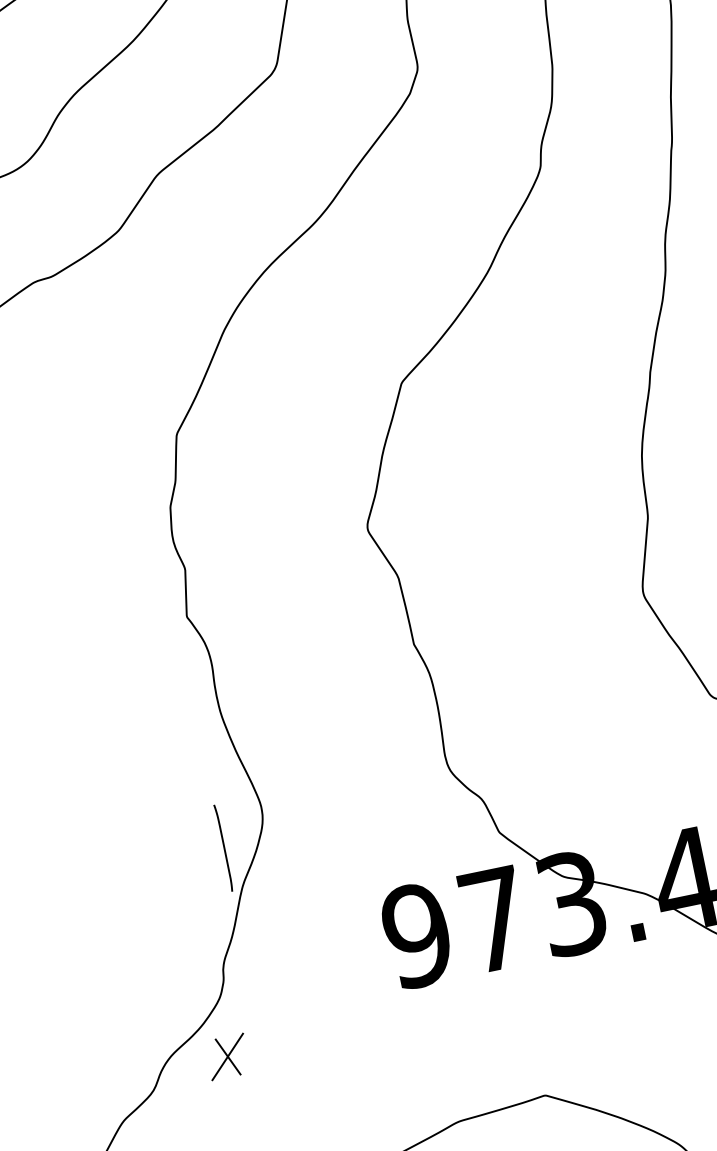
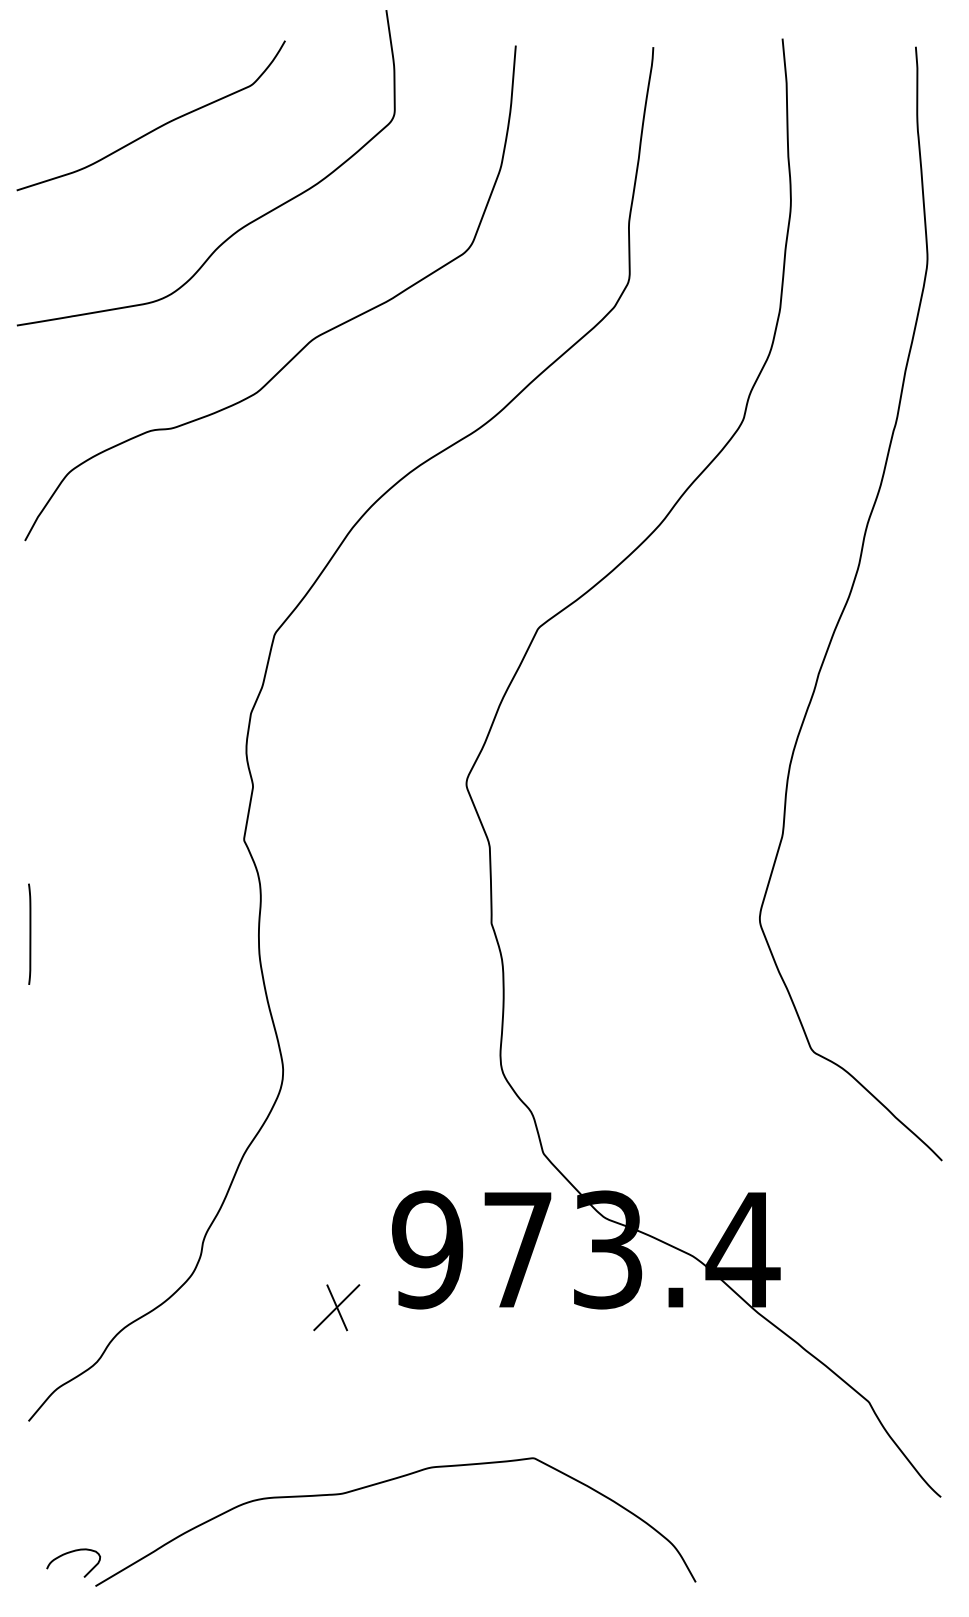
line: (223, 847) -> (29, 933), moved
part: (227, 1056) -> (336, 1307), moved

